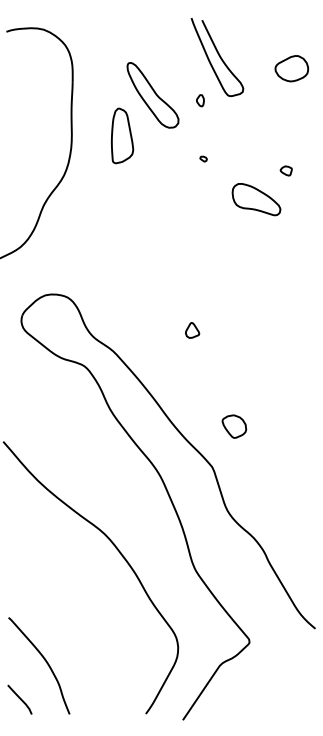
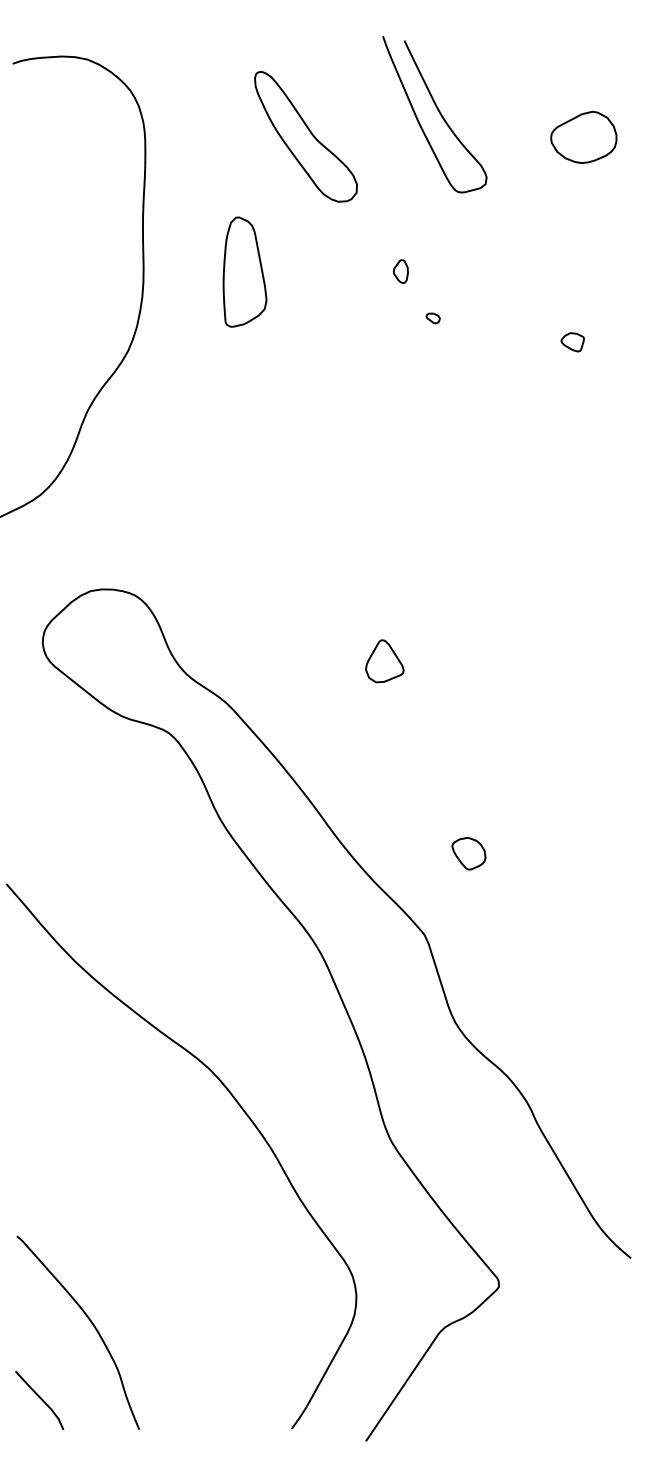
part: (152, 95) -> (304, 137), moved
part: (200, 100) -> (401, 271), moved
part: (203, 158) -> (433, 317), moved
part: (256, 199) -> (513, 399), removed
part: (192, 330) -> (385, 661), size x1.4
part: (234, 426) -> (469, 853), size x0.7

